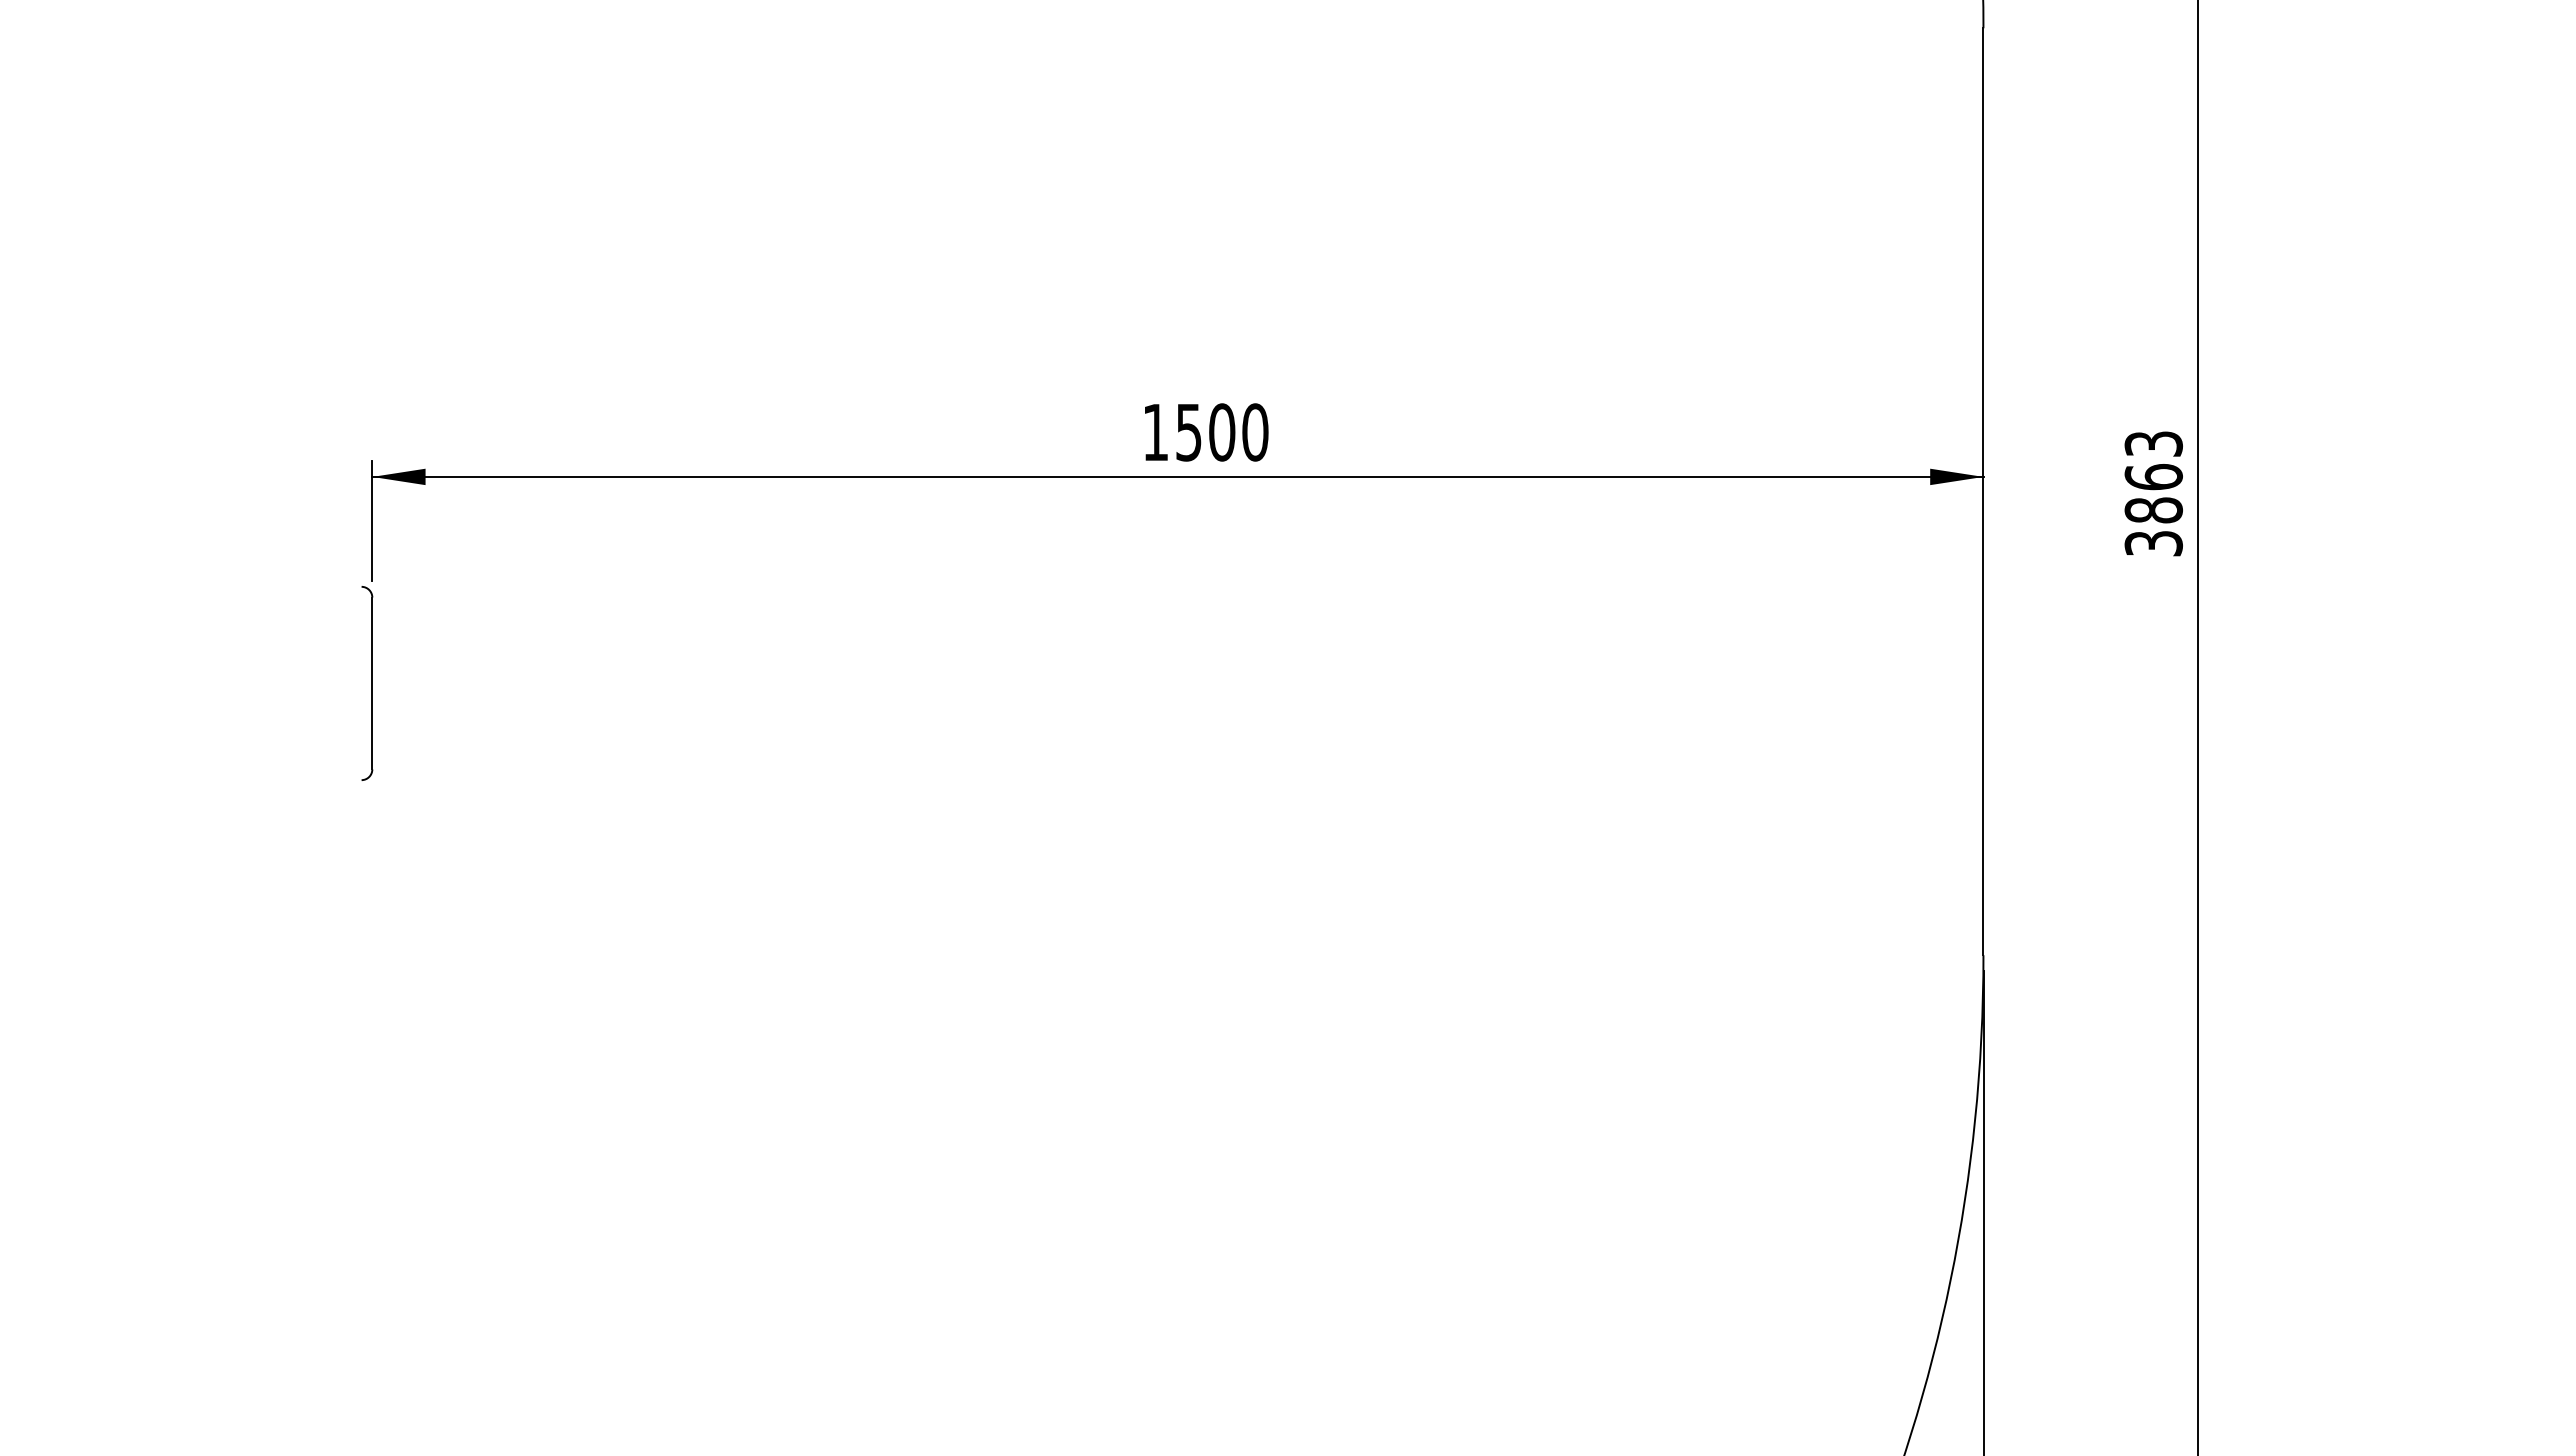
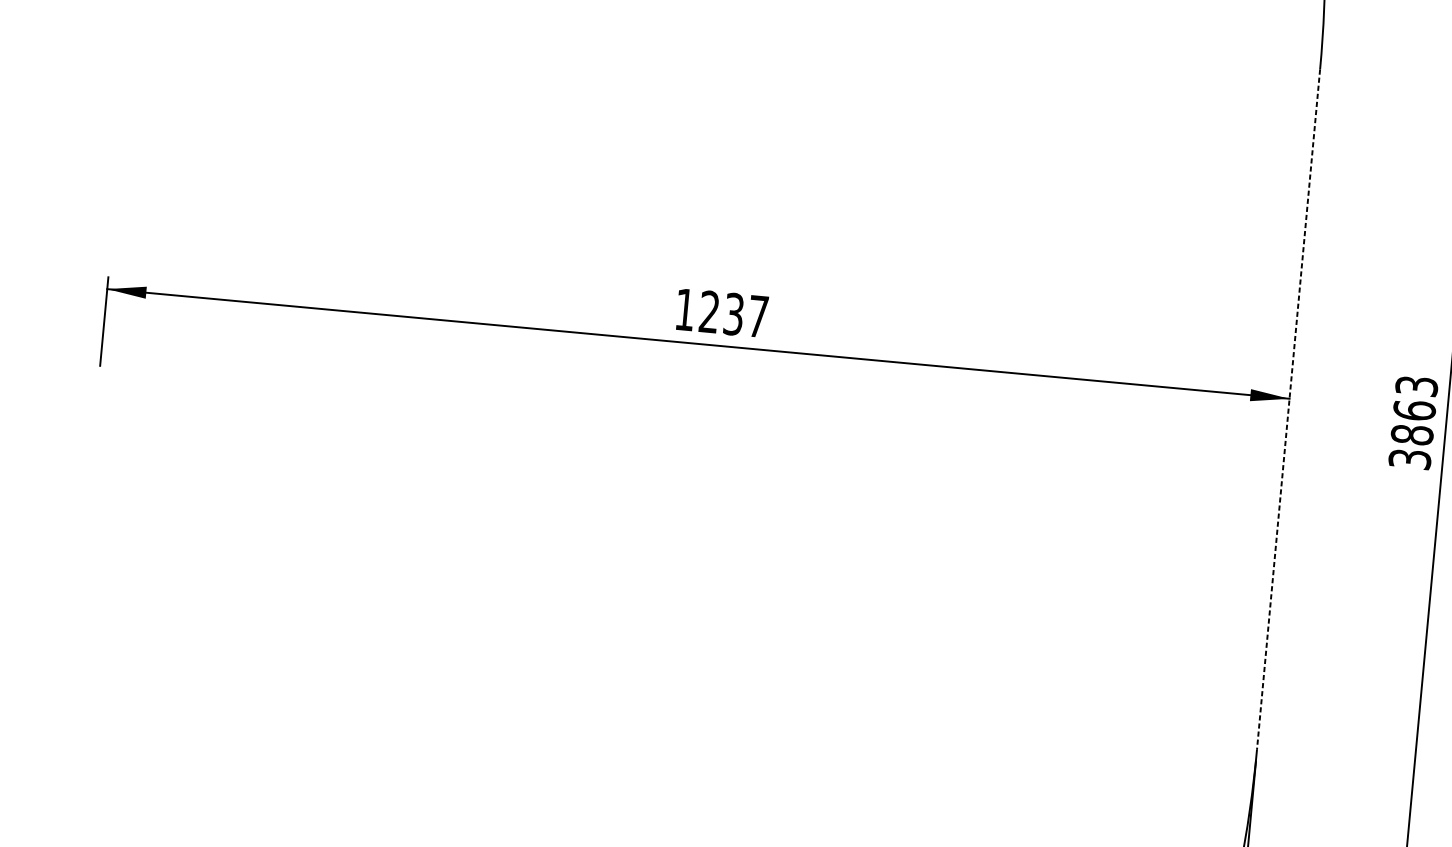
text: (1222, 432) -> (734, 314), 1500 -> 1237
line: (1983, 492) -> (1288, 410), solid -> dashed
part: (367, 683) -> (89, 440), removed

